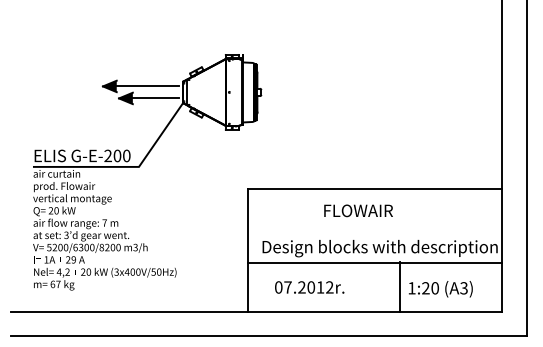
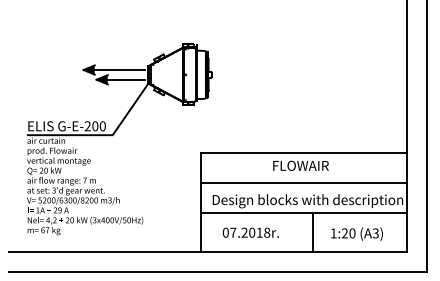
text: (358, 210) -> (300, 165), moved
line: (375, 225) -> (304, 182), added
line: (399, 286) -> (313, 231), moved
text: (329, 287) -> (266, 232), 07.2012r. -> 07.2018r.

